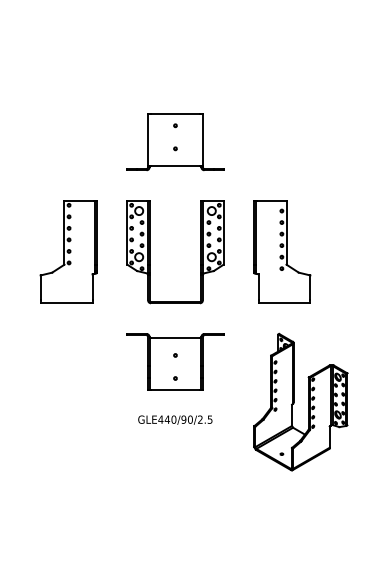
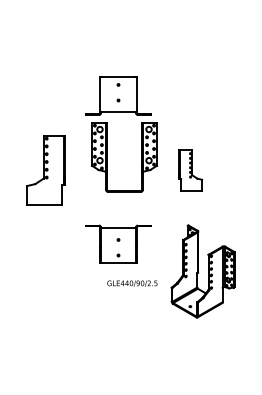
part: (150, 252) -> (107, 157), moved
part: (282, 252) -> (190, 170), size x0.6
text: (175, 419) -> (132, 283), moved

